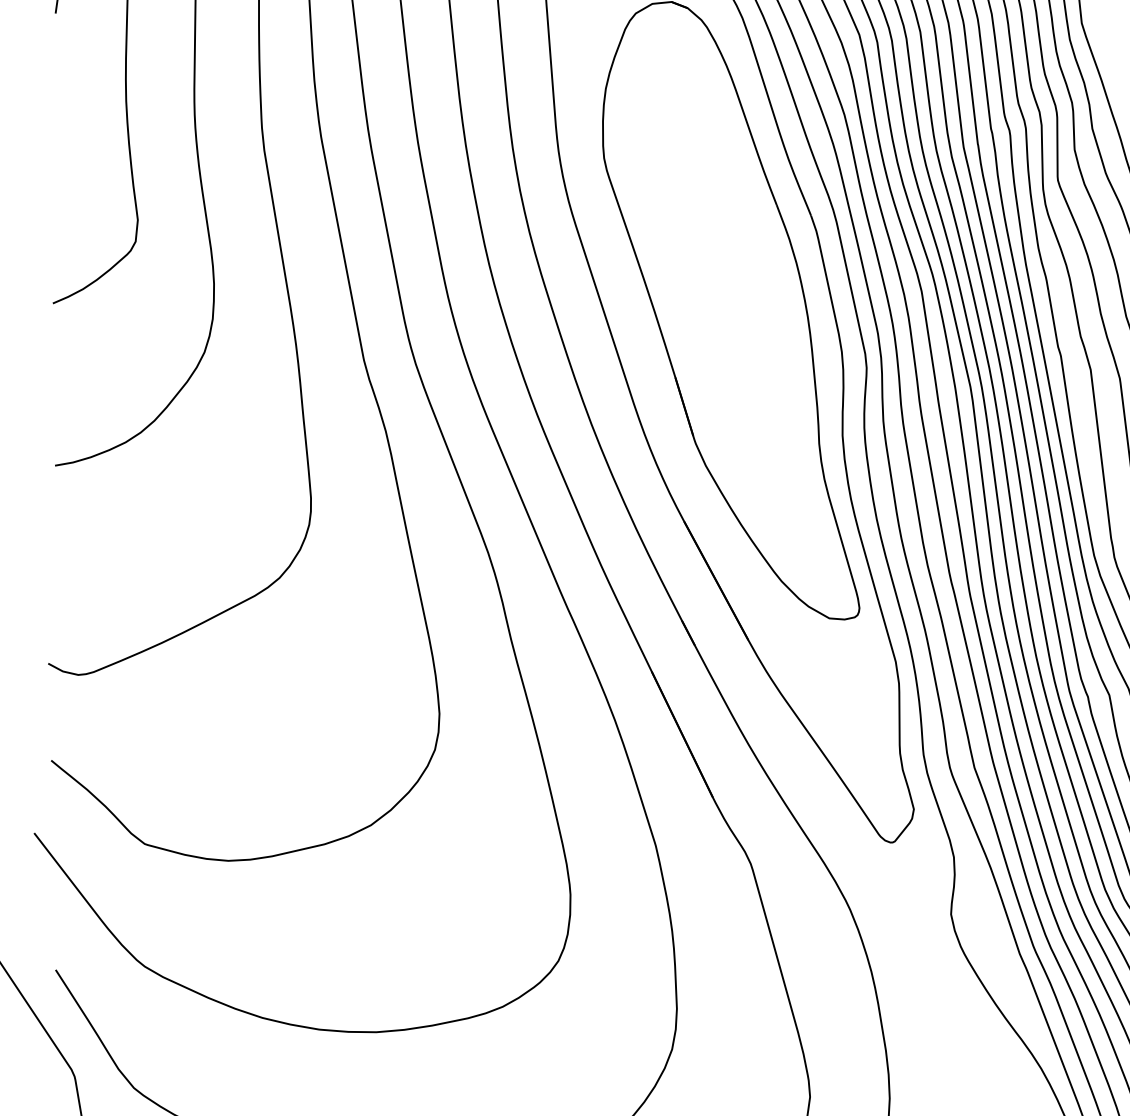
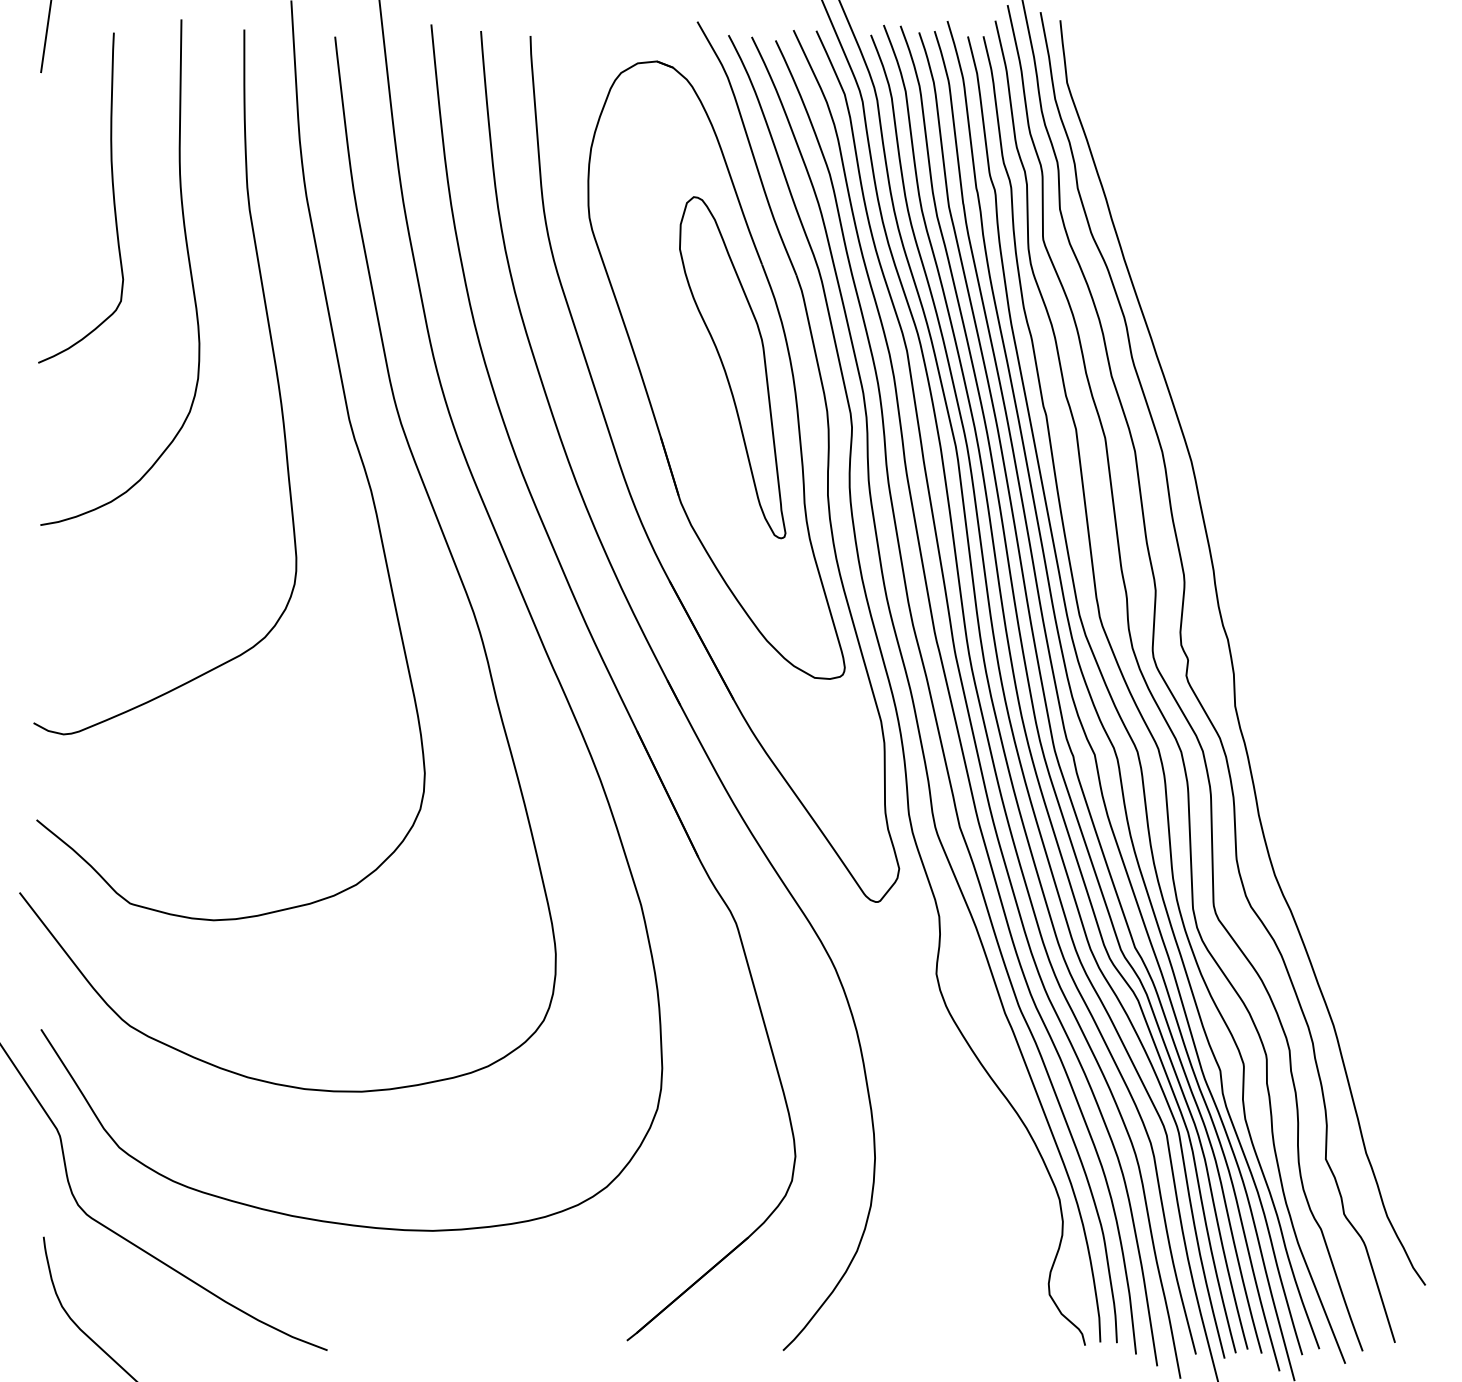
part: (747, 308) -> (732, 367), added

